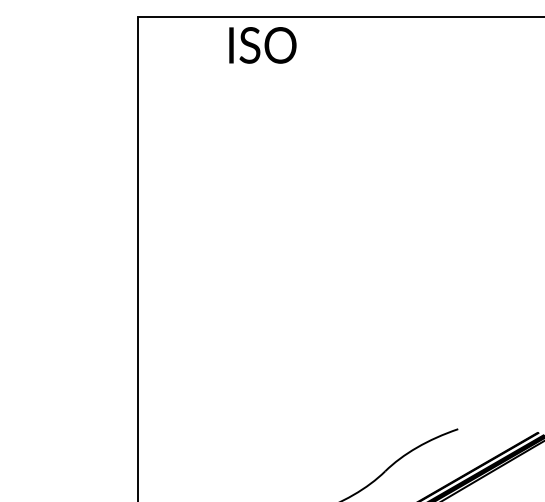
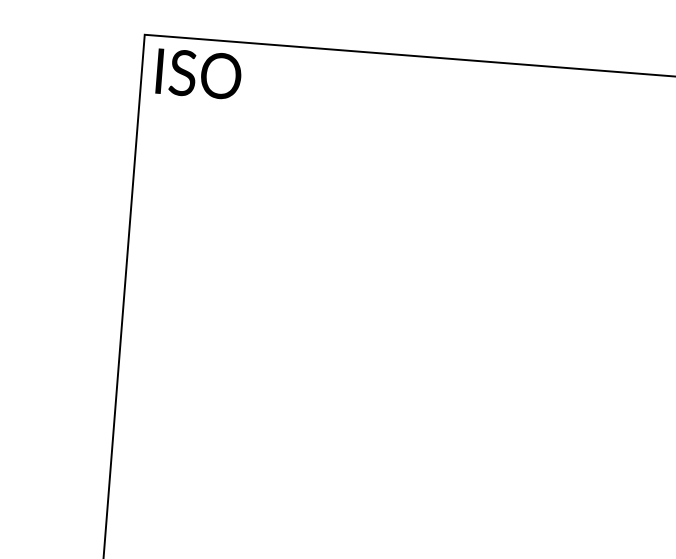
text: (262, 45) -> (198, 74), moved

